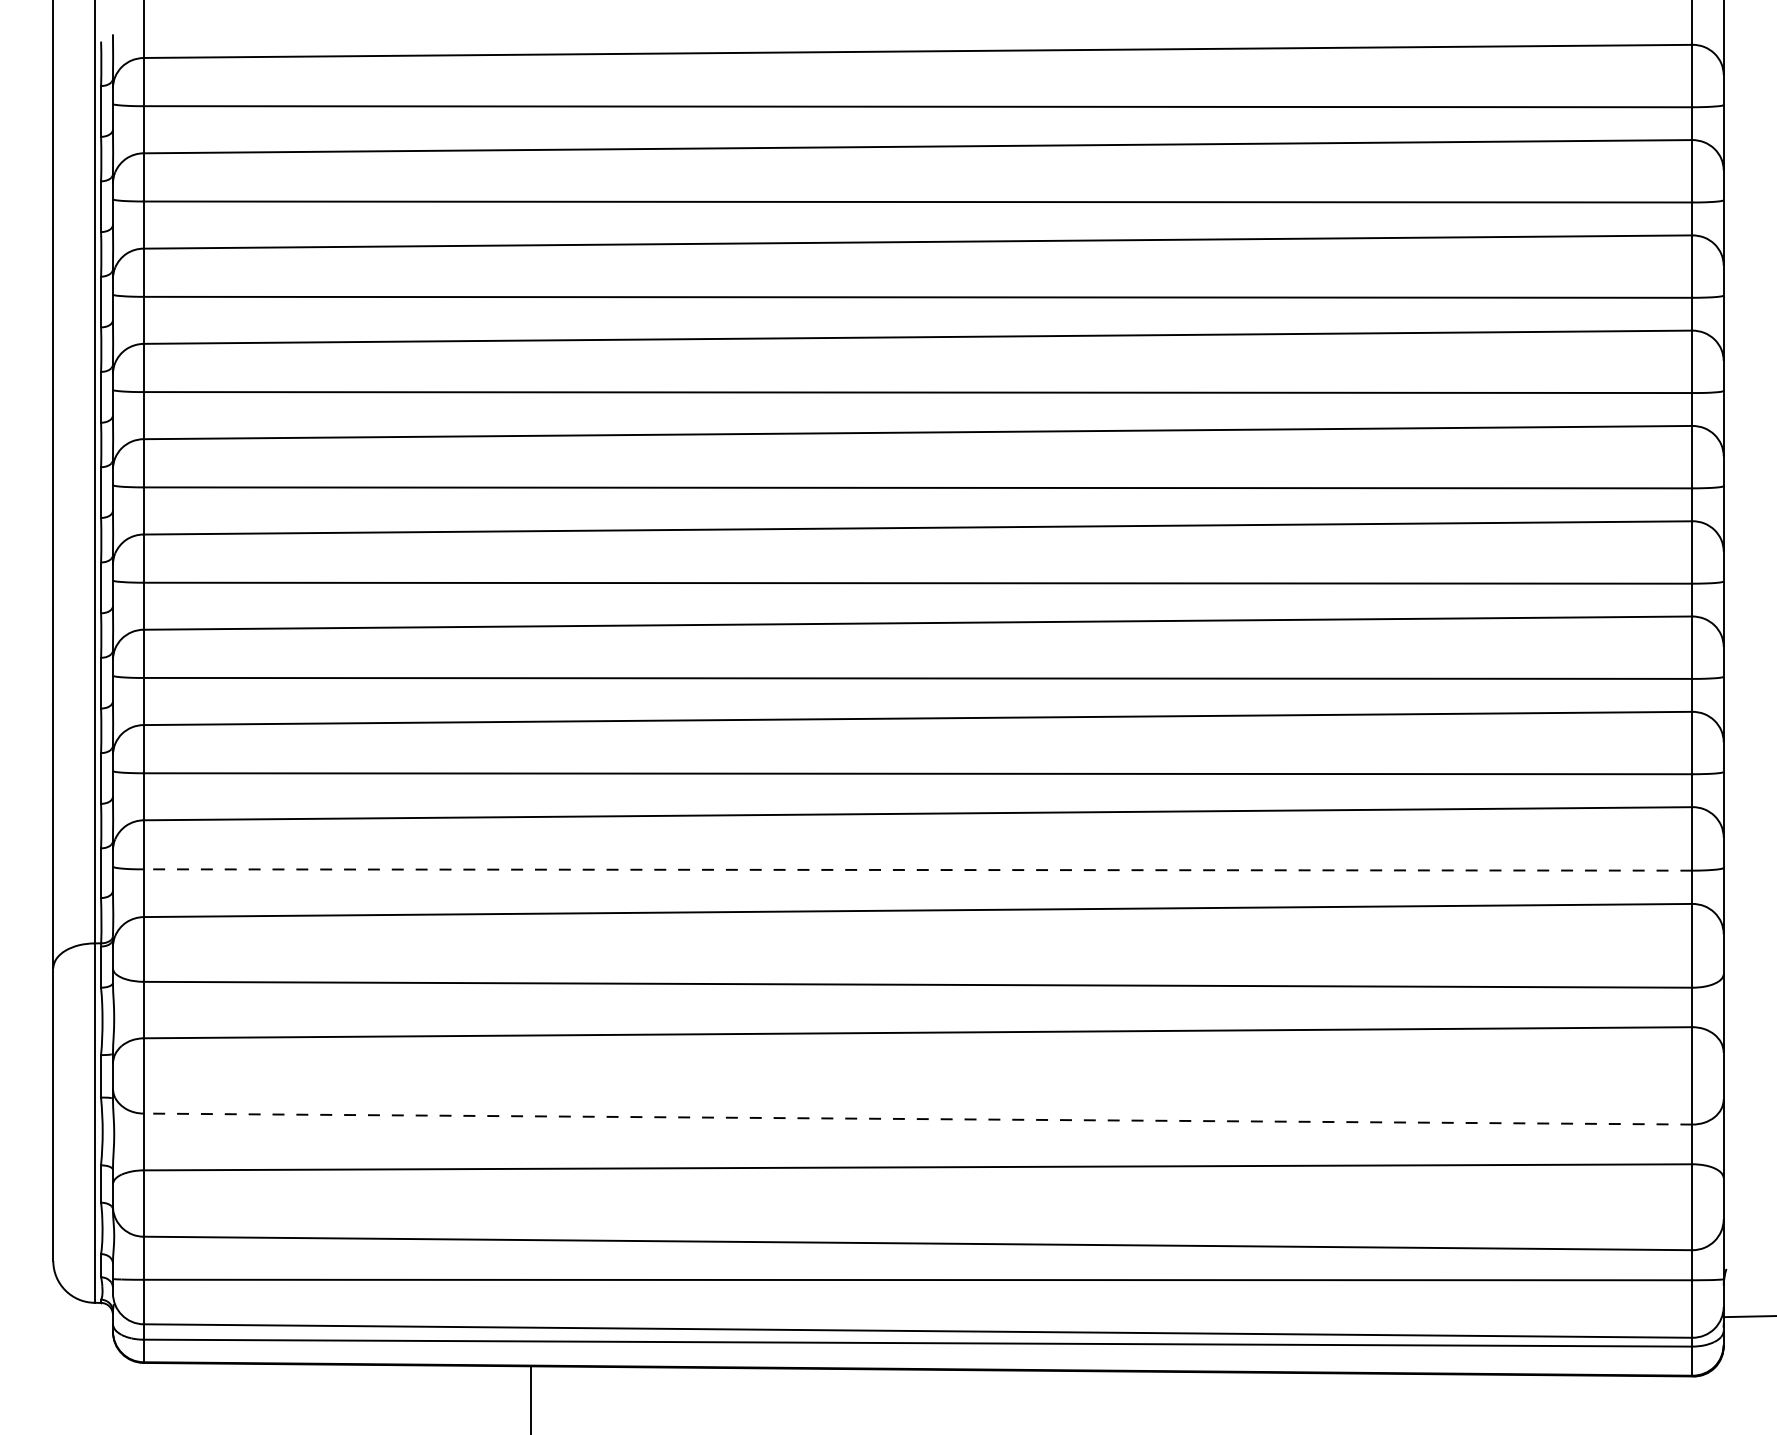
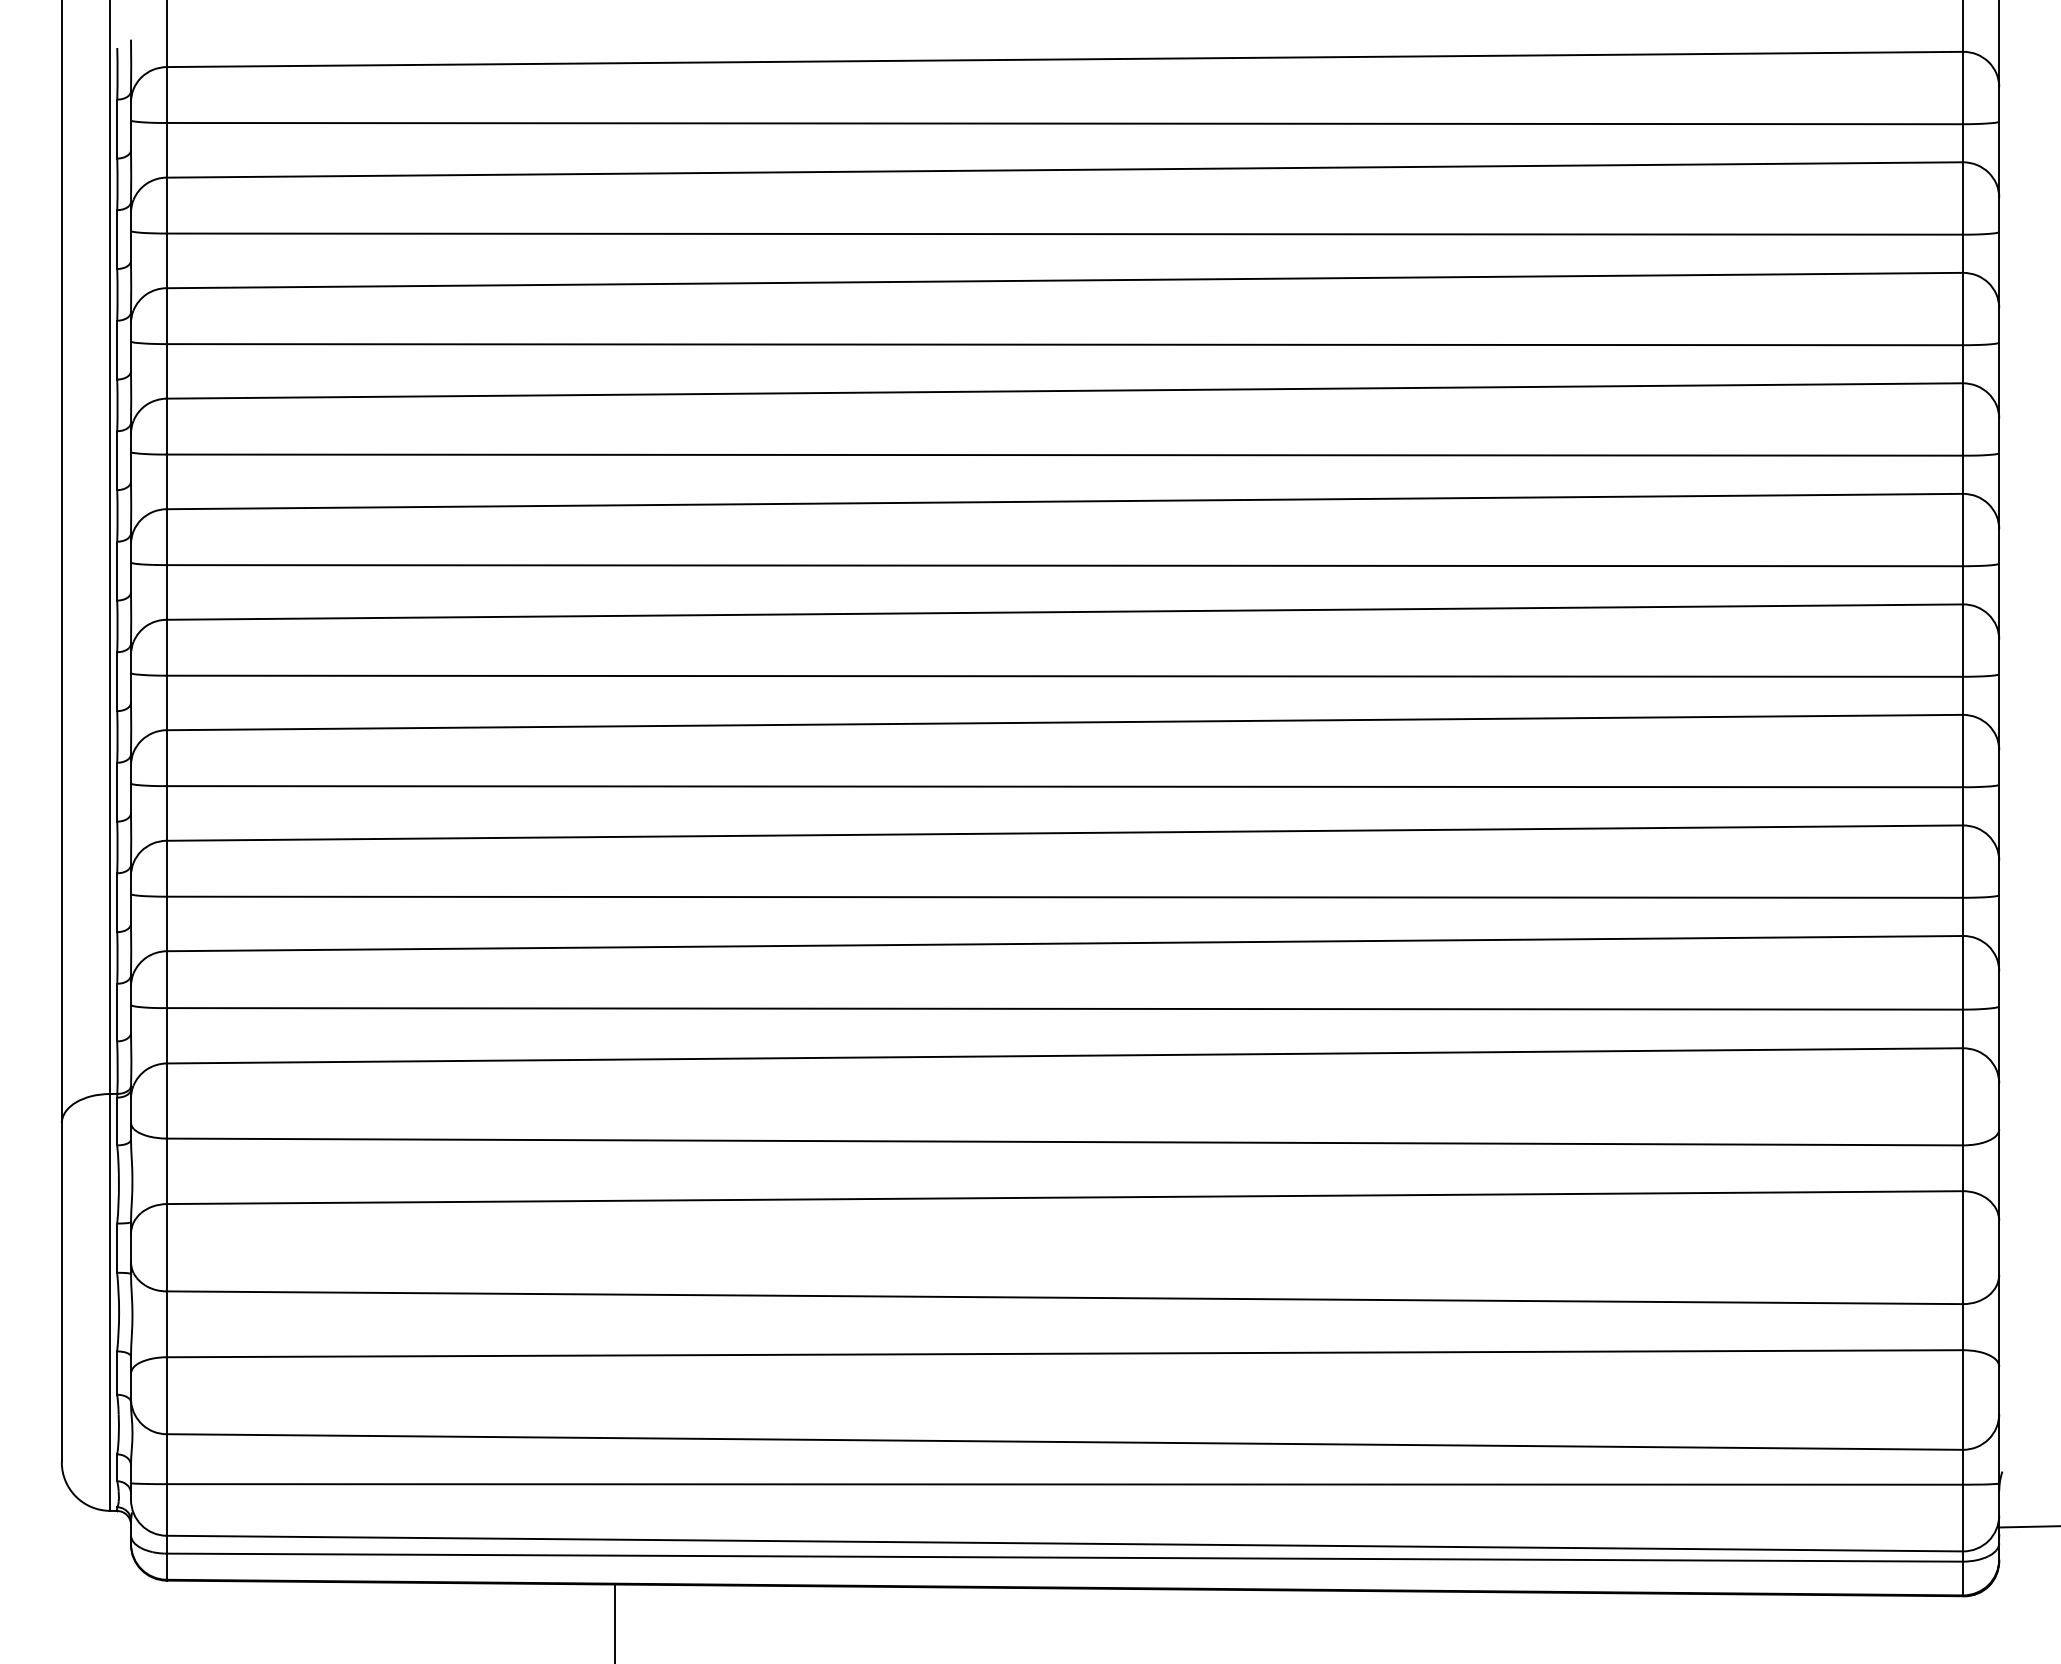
line: (917, 869) -> (1064, 1008), dashed -> solid
line: (917, 1118) -> (1064, 1297), dashed -> solid

